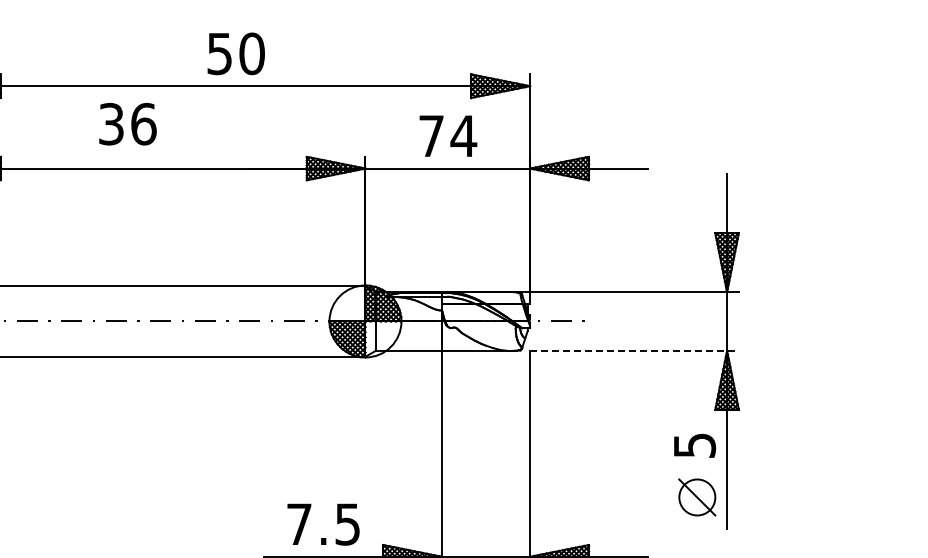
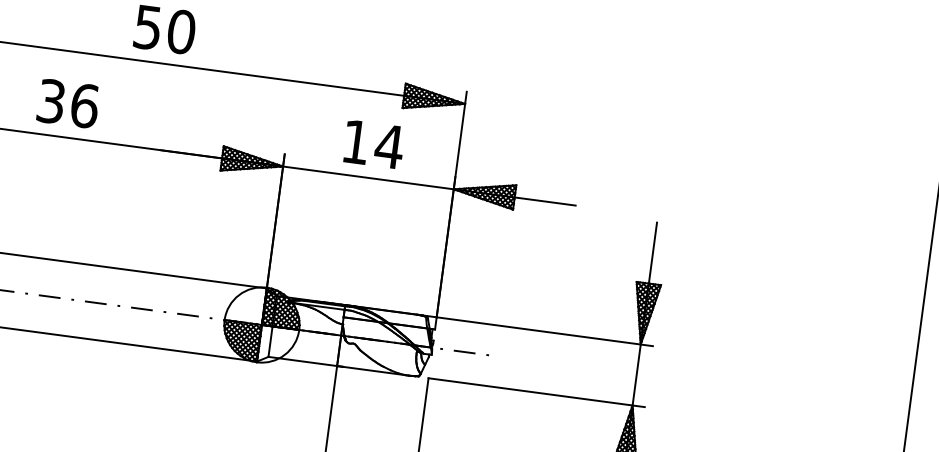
text: (127, 124) -> (67, 104), moved
text: (431, 135) -> (356, 141), 74 -> 14
line: (635, 350) -> (537, 392), dashed -> solid

